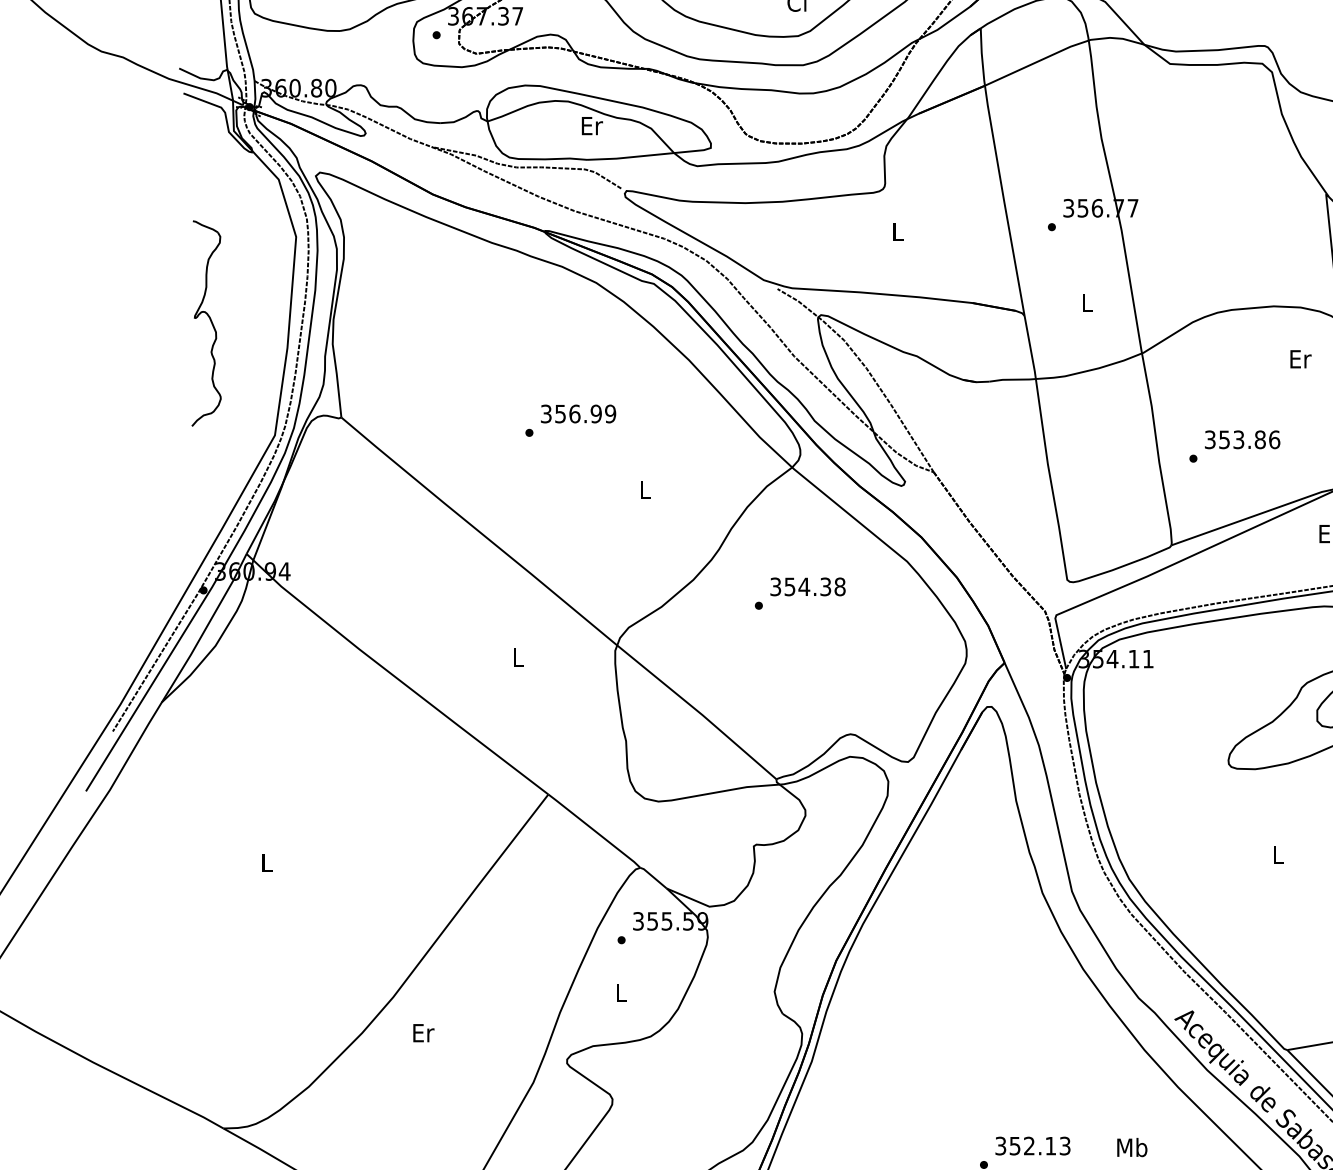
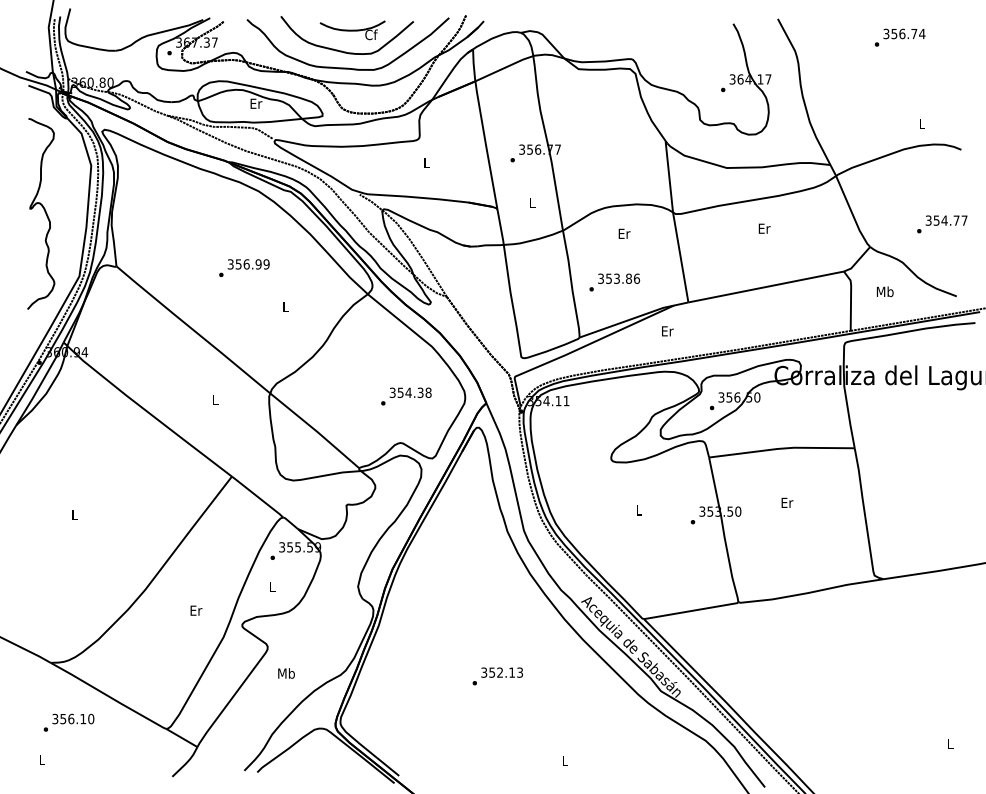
part: (206, 322) -> (41, 213), size x1.67
text: (1300, 358) -> (624, 233), moved
text: (800, 593) -> (406, 396), moved
text: (423, 1032) -> (196, 610), moved
text: (1132, 1147) -> (286, 673), moved

